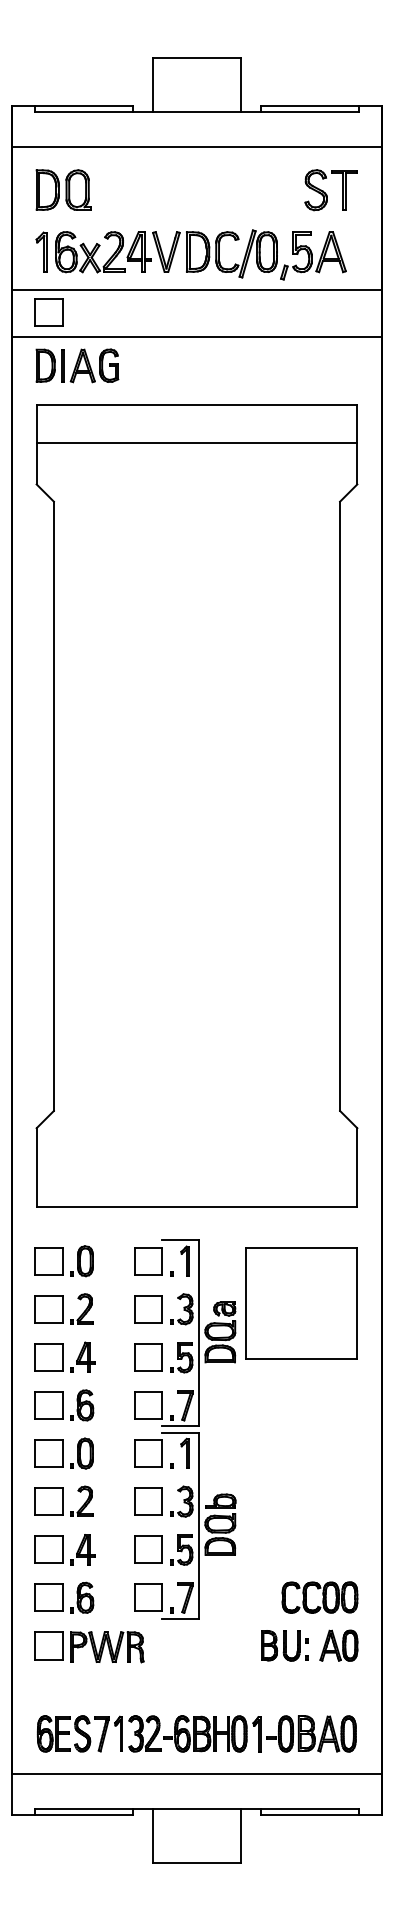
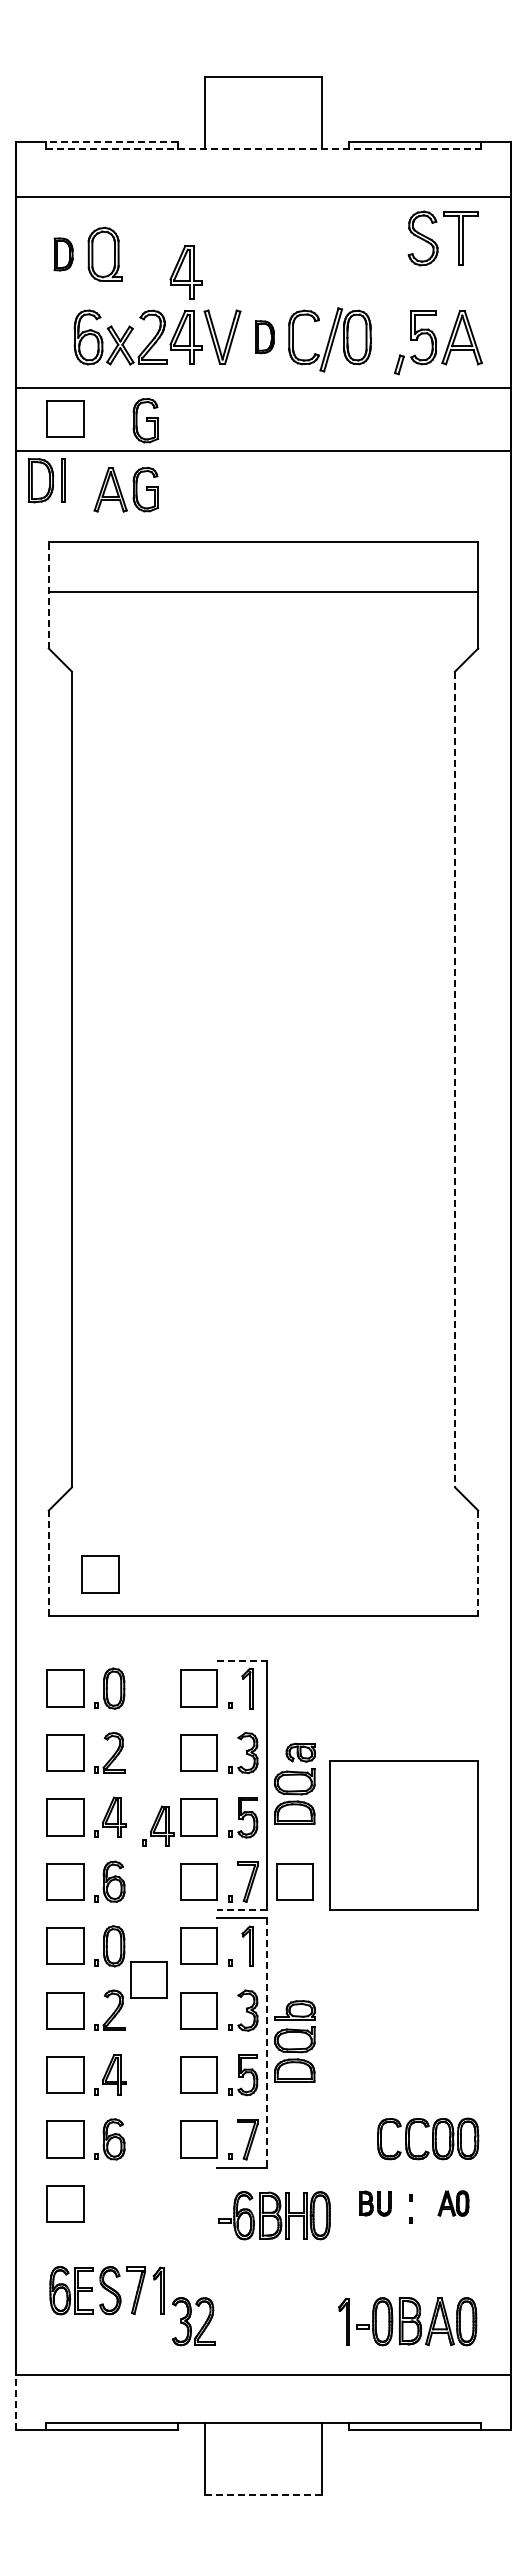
line: (83, 105) -> (111, 141), solid -> dashed
line: (197, 111) -> (263, 149), solid -> dashed
part: (47, 190) -> (63, 254), size x0.6
part: (325, 192) -> (435, 241), moved
part: (138, 203) -> (185, 272), added
part: (197, 251) -> (264, 336), size x0.6
part: (41, 252) -> (55, 337), removed
part: (313, 255) -> (438, 342), moved
part: (108, 314) -> (145, 420), added
part: (49, 365) -> (46, 480), moved
line: (36, 444) -> (48, 594), solid -> dashed
line: (340, 806) -> (455, 1079), solid -> dashed
line: (36, 1167) -> (48, 1563), solid -> dashed
line: (357, 1167) -> (478, 1563), solid -> dashed
part: (75, 1175) -> (100, 1574), added
line: (181, 1240) -> (242, 1660), solid -> dashed
part: (301, 1302) -> (403, 1835), moved
part: (118, 1363) -> (158, 1825), added
part: (220, 1405) -> (294, 1881), added
line: (181, 1426) -> (242, 1909), solid -> dashed
part: (111, 1478) -> (148, 1979), added
line: (199, 1525) -> (266, 2042), solid -> dashed
part: (280, 1645) -> (375, 2203), size x0.6
part: (338, 1645) -> (453, 2203), size x0.6
part: (107, 1647) -> (143, 2205), removed
part: (79, 1733) -> (106, 2290), moved
part: (205, 1733) -> (274, 2215), moved
line: (11, 1794) -> (15, 2402), solid -> dashed
line: (197, 1863) -> (263, 2494), solid -> dashed

